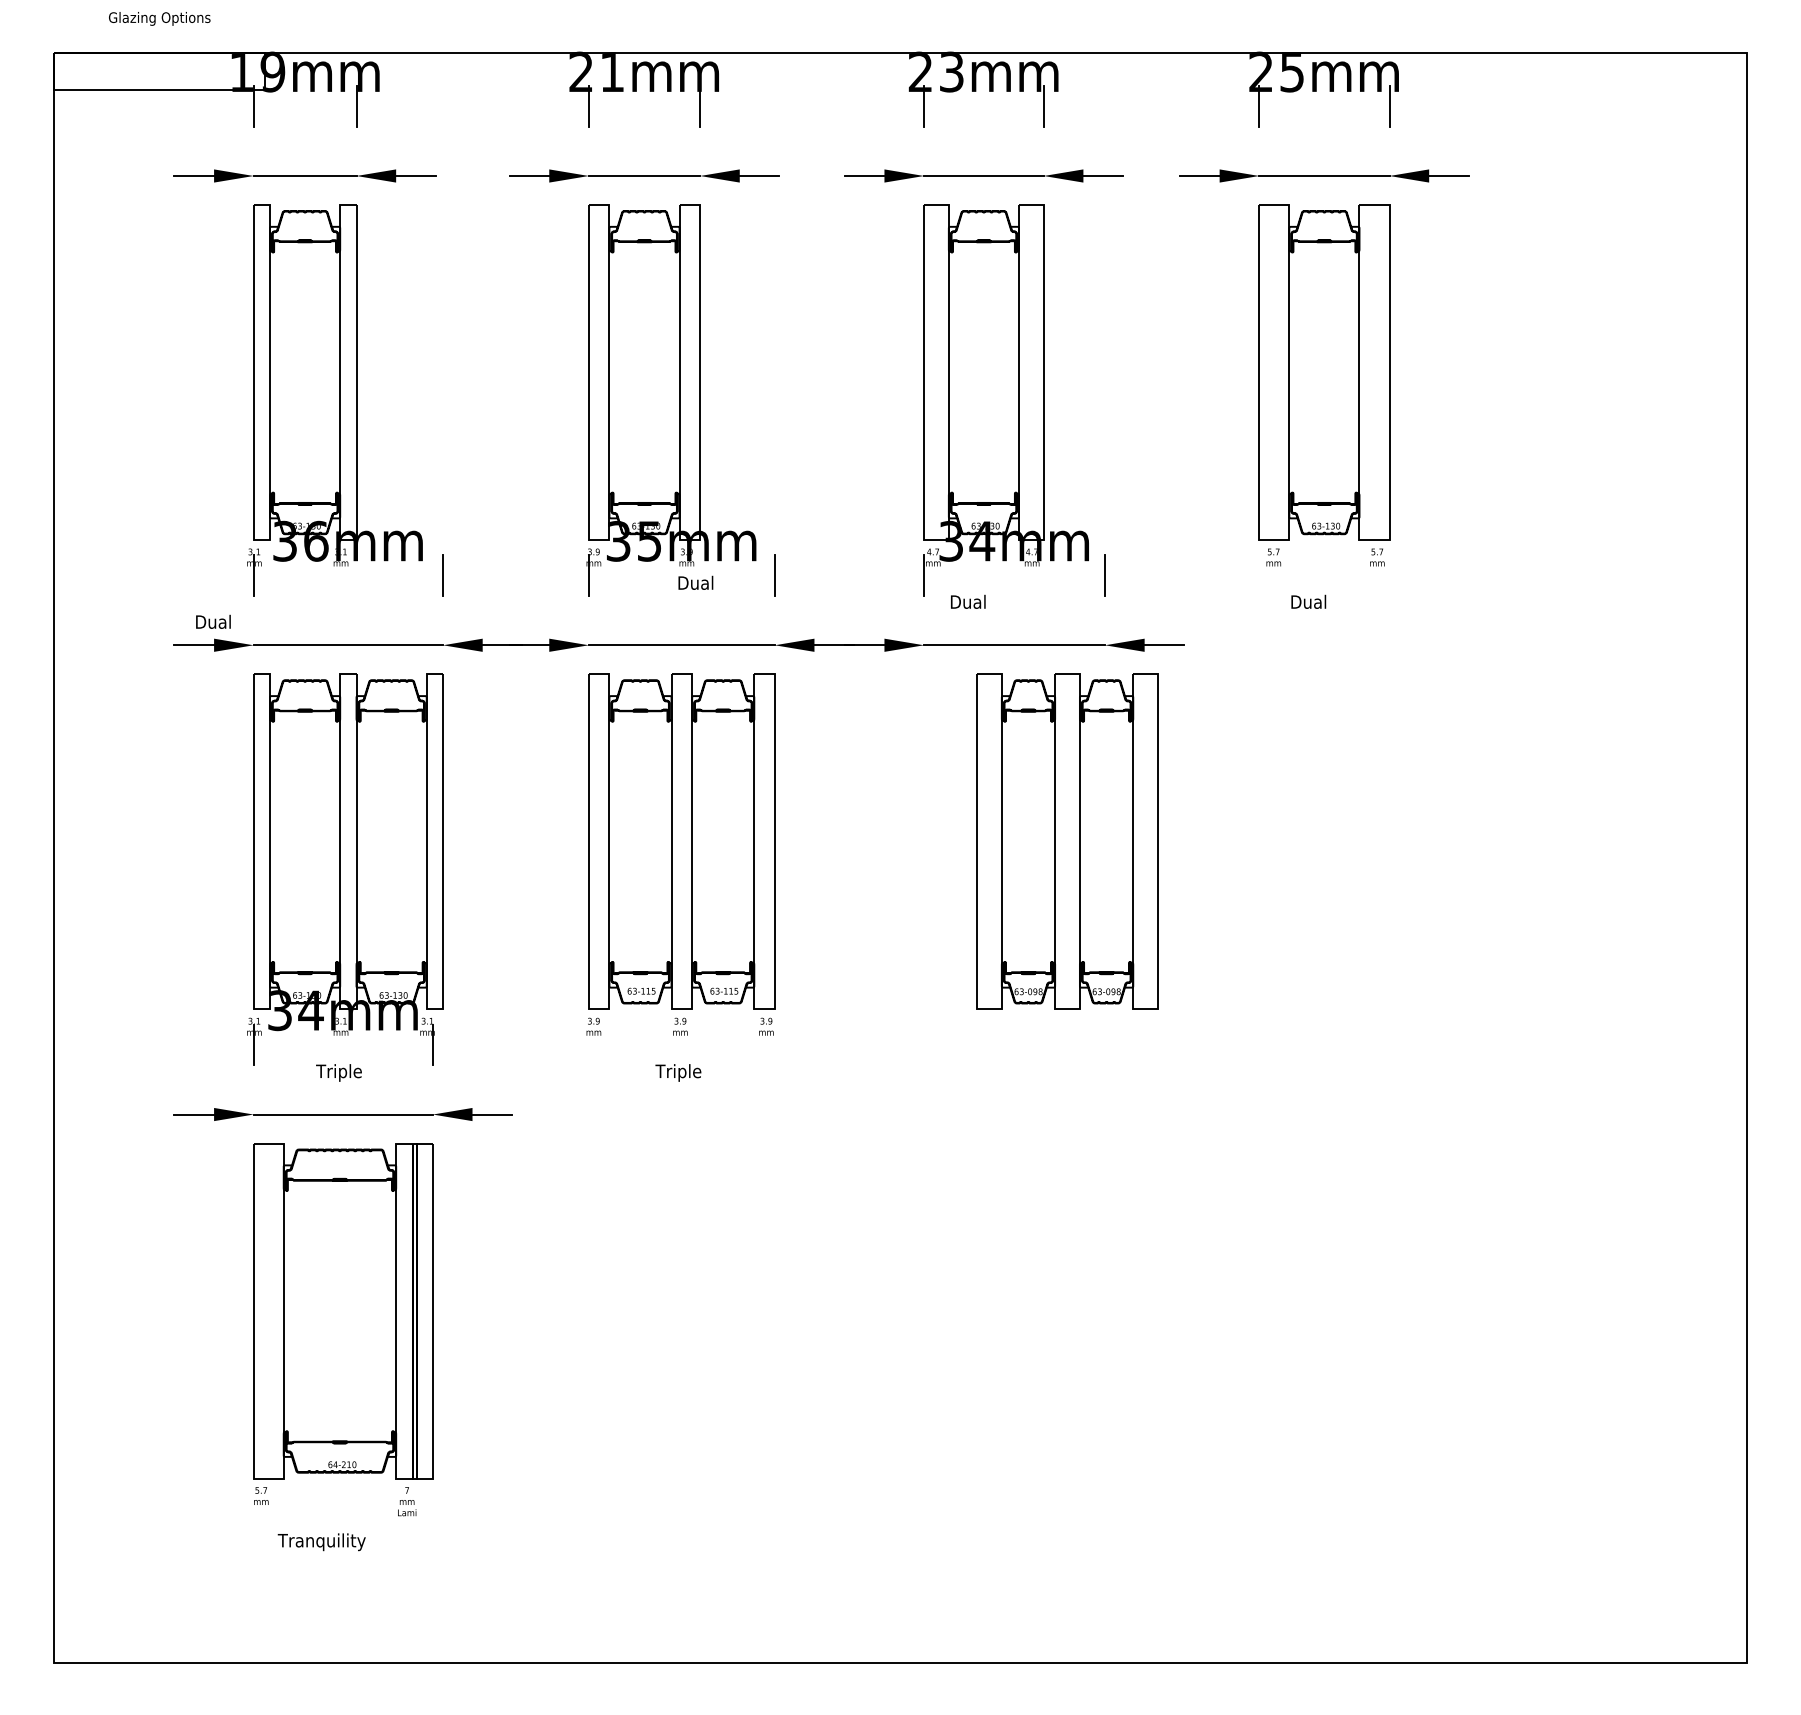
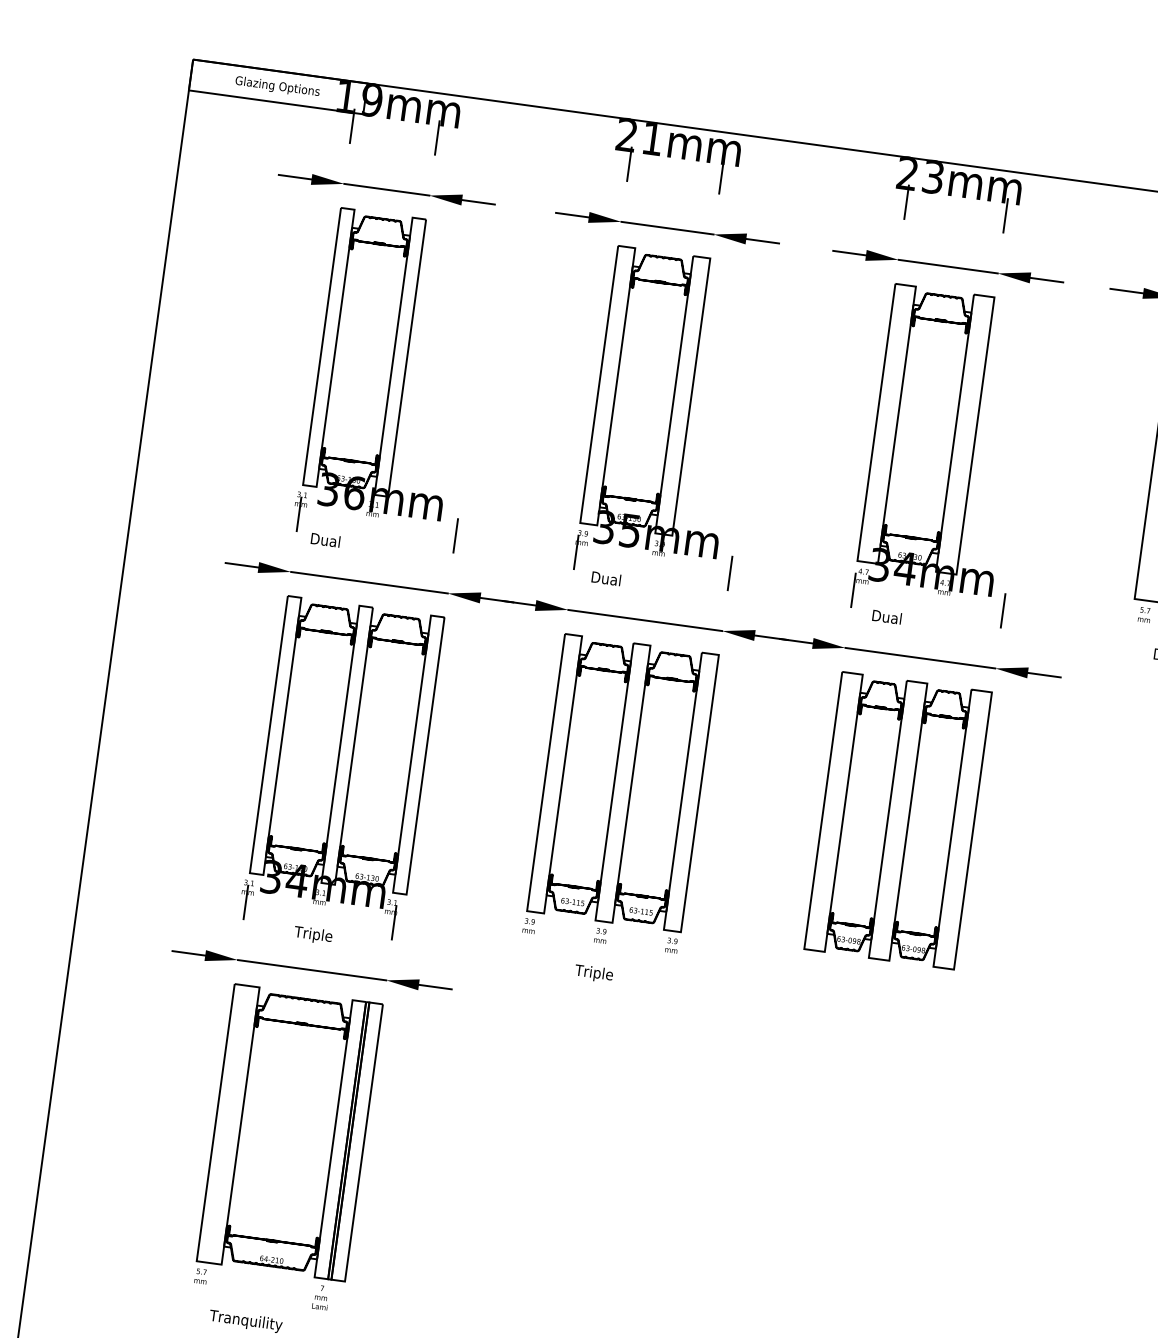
text: (159, 18) -> (277, 86), moved
text: (695, 582) -> (606, 578), moved
text: (213, 621) -> (325, 539), moved
part: (1067, 841) -> (898, 820), moved

